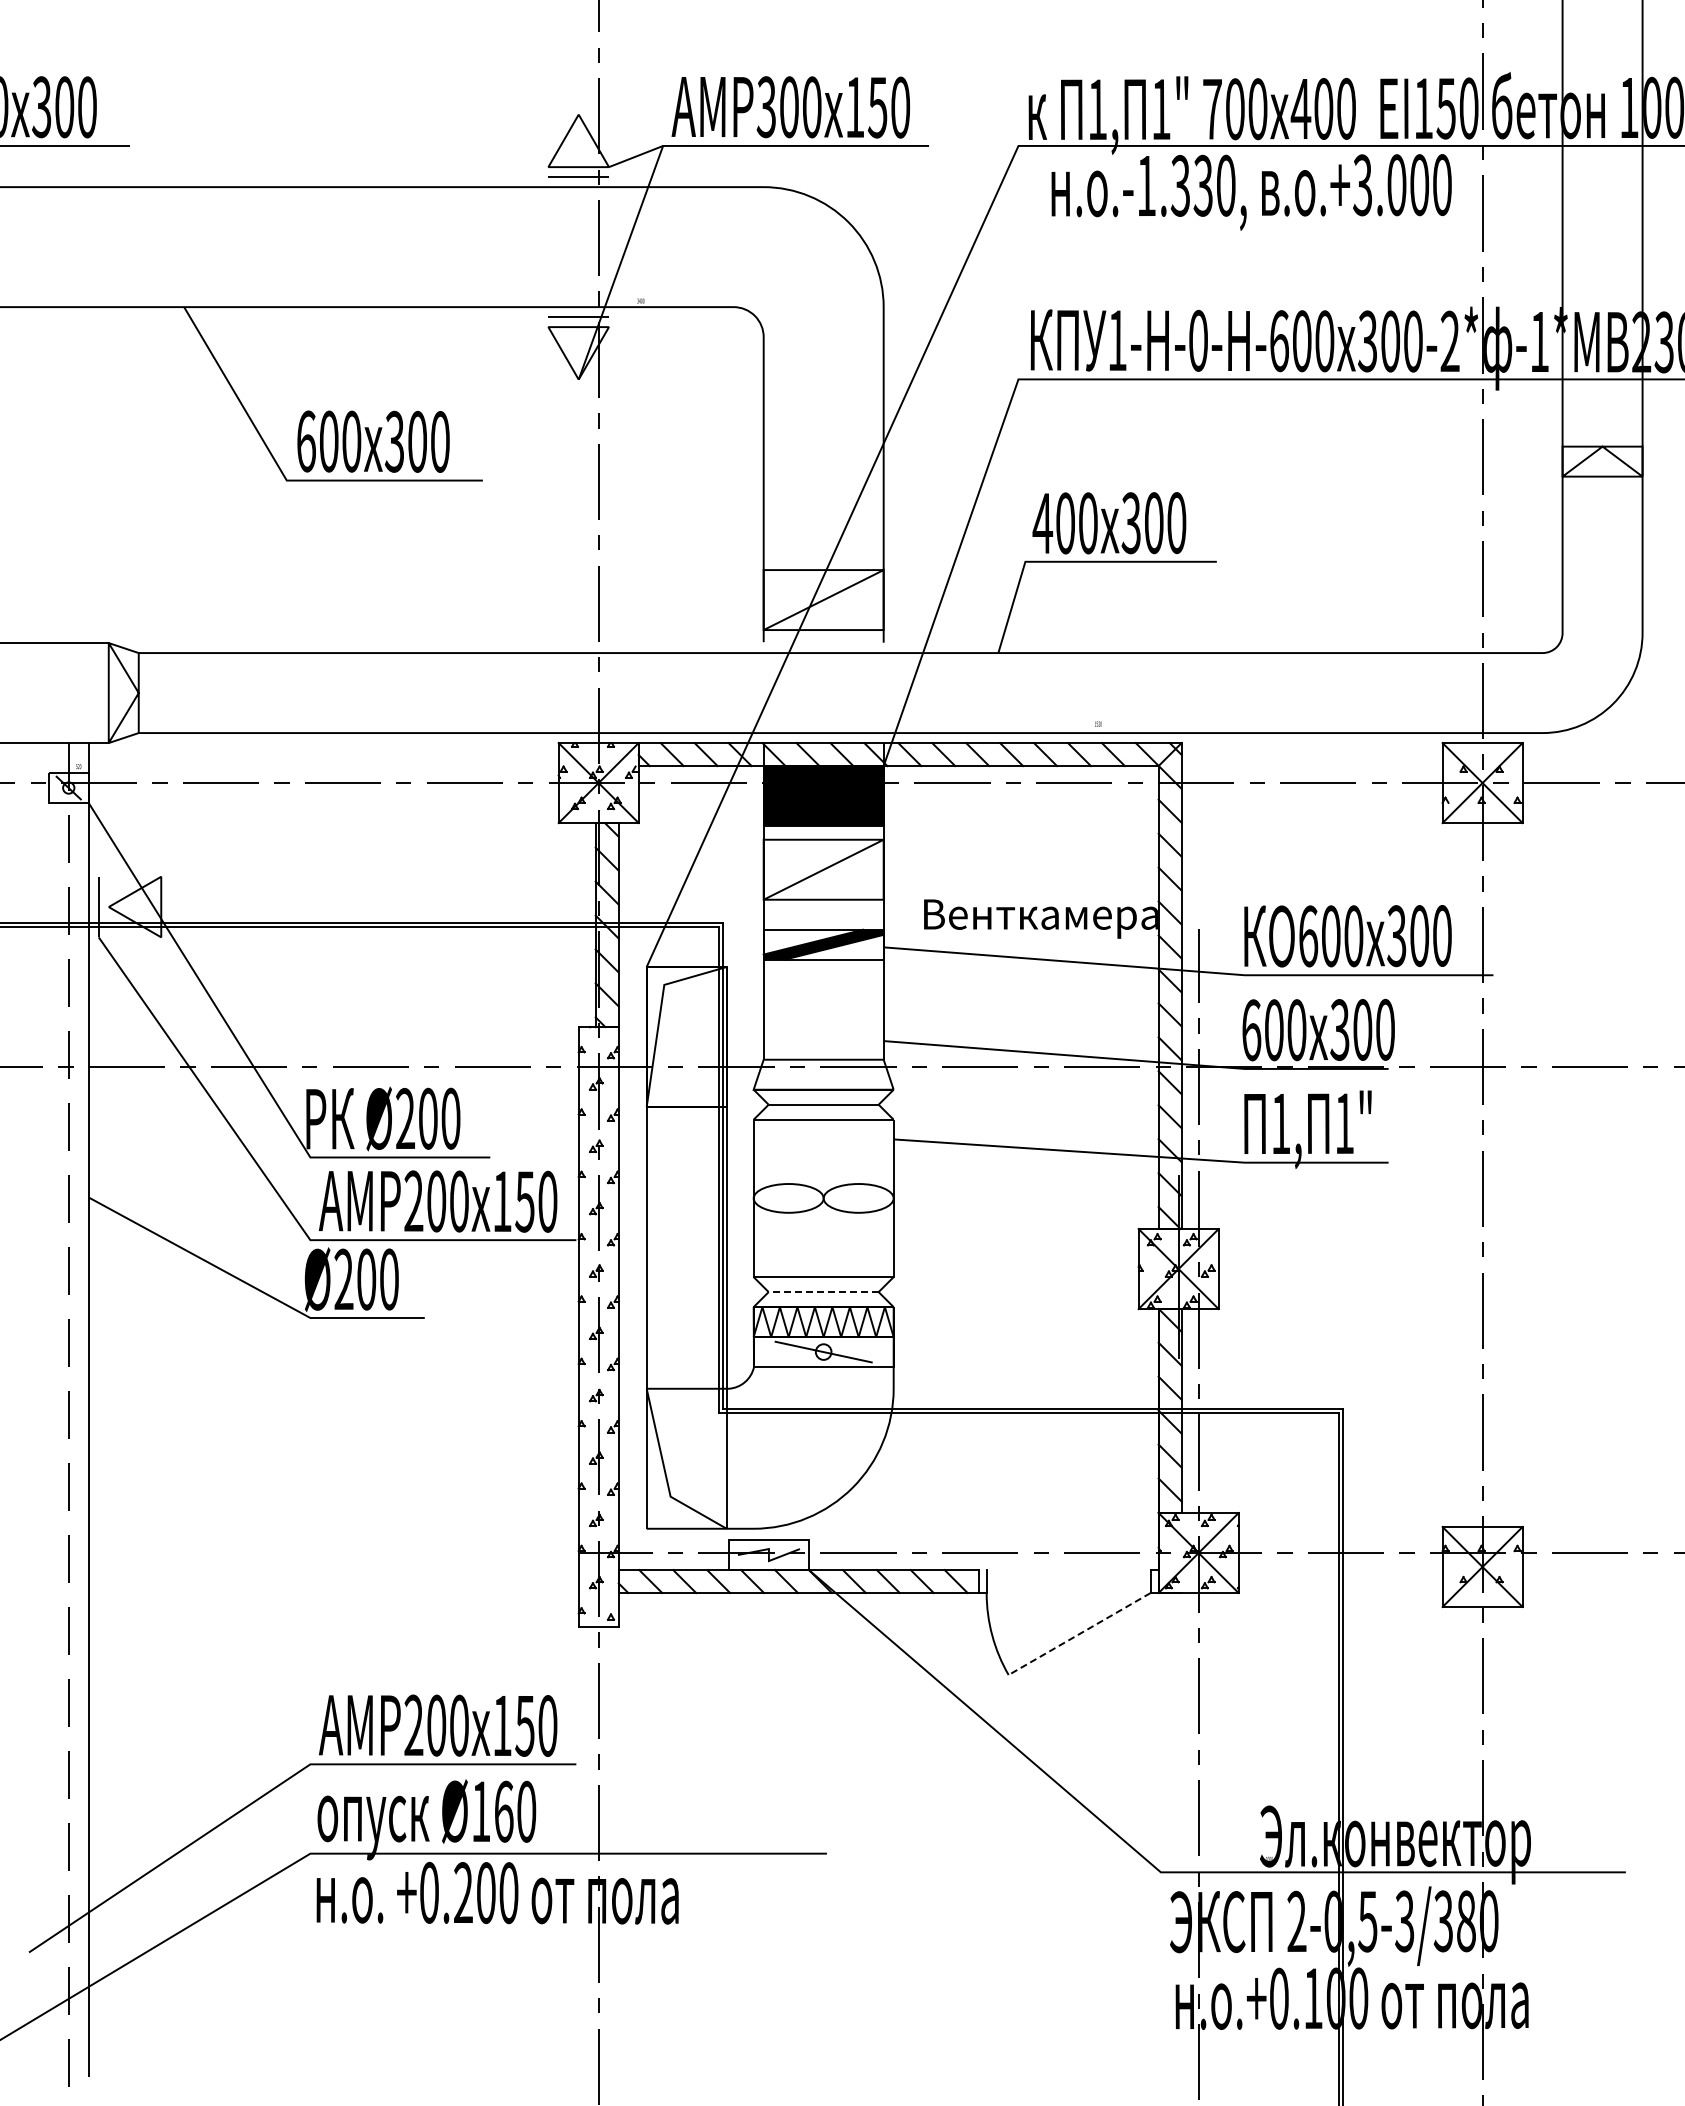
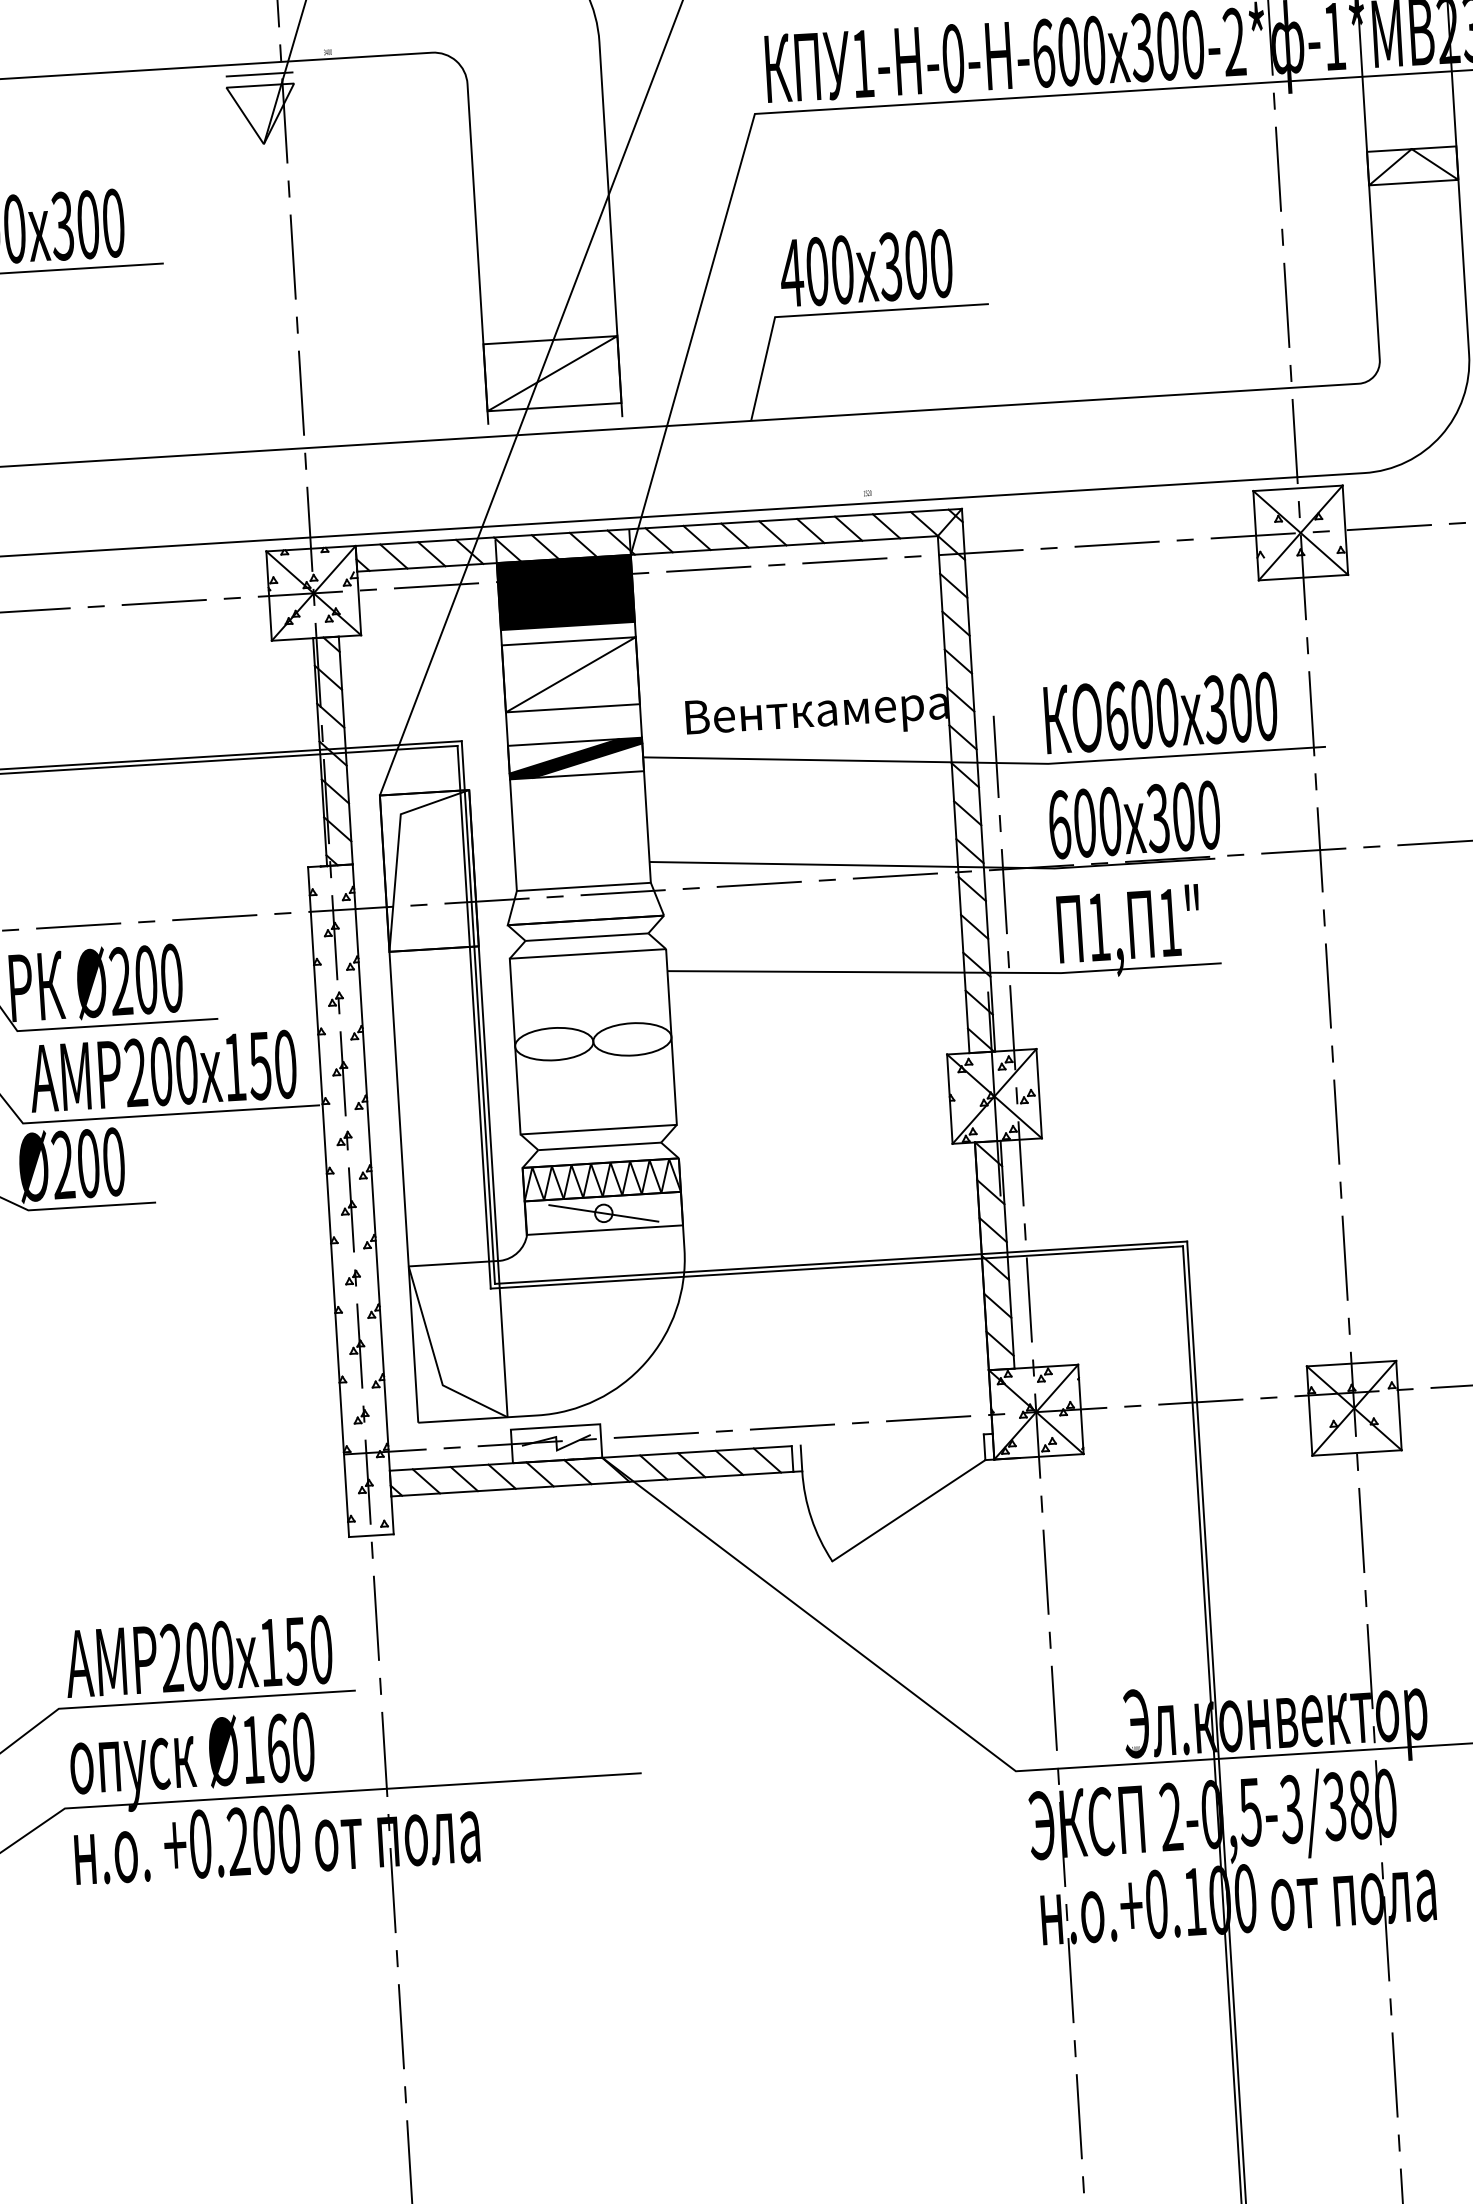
line: (823, 1292) -> (599, 1146), dashed -> solid
line: (1079, 1634) -> (908, 1511), dashed -> solid

